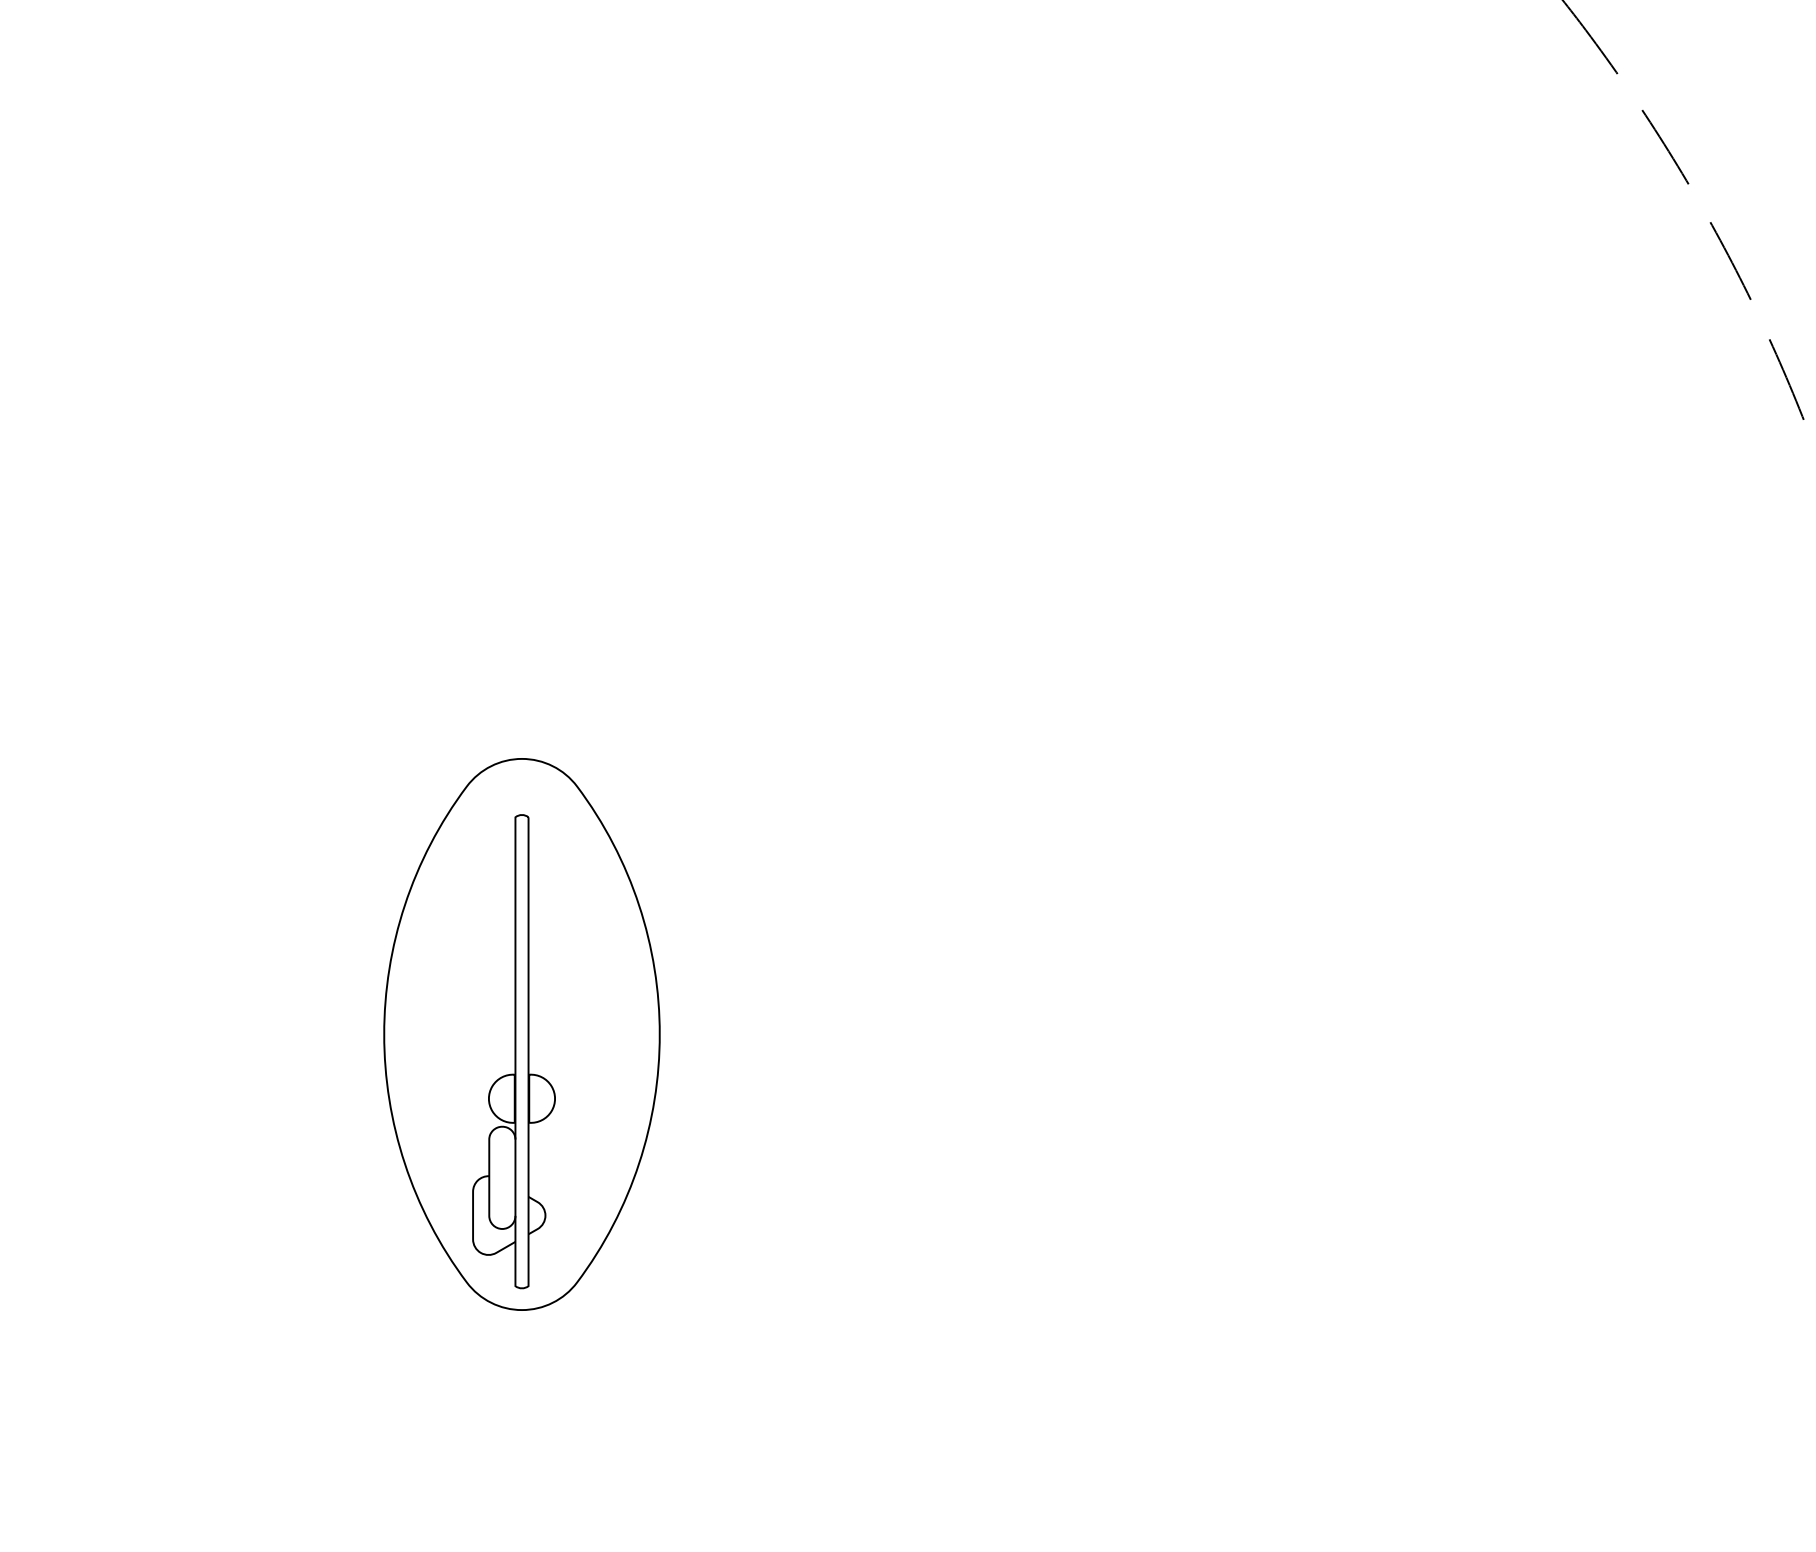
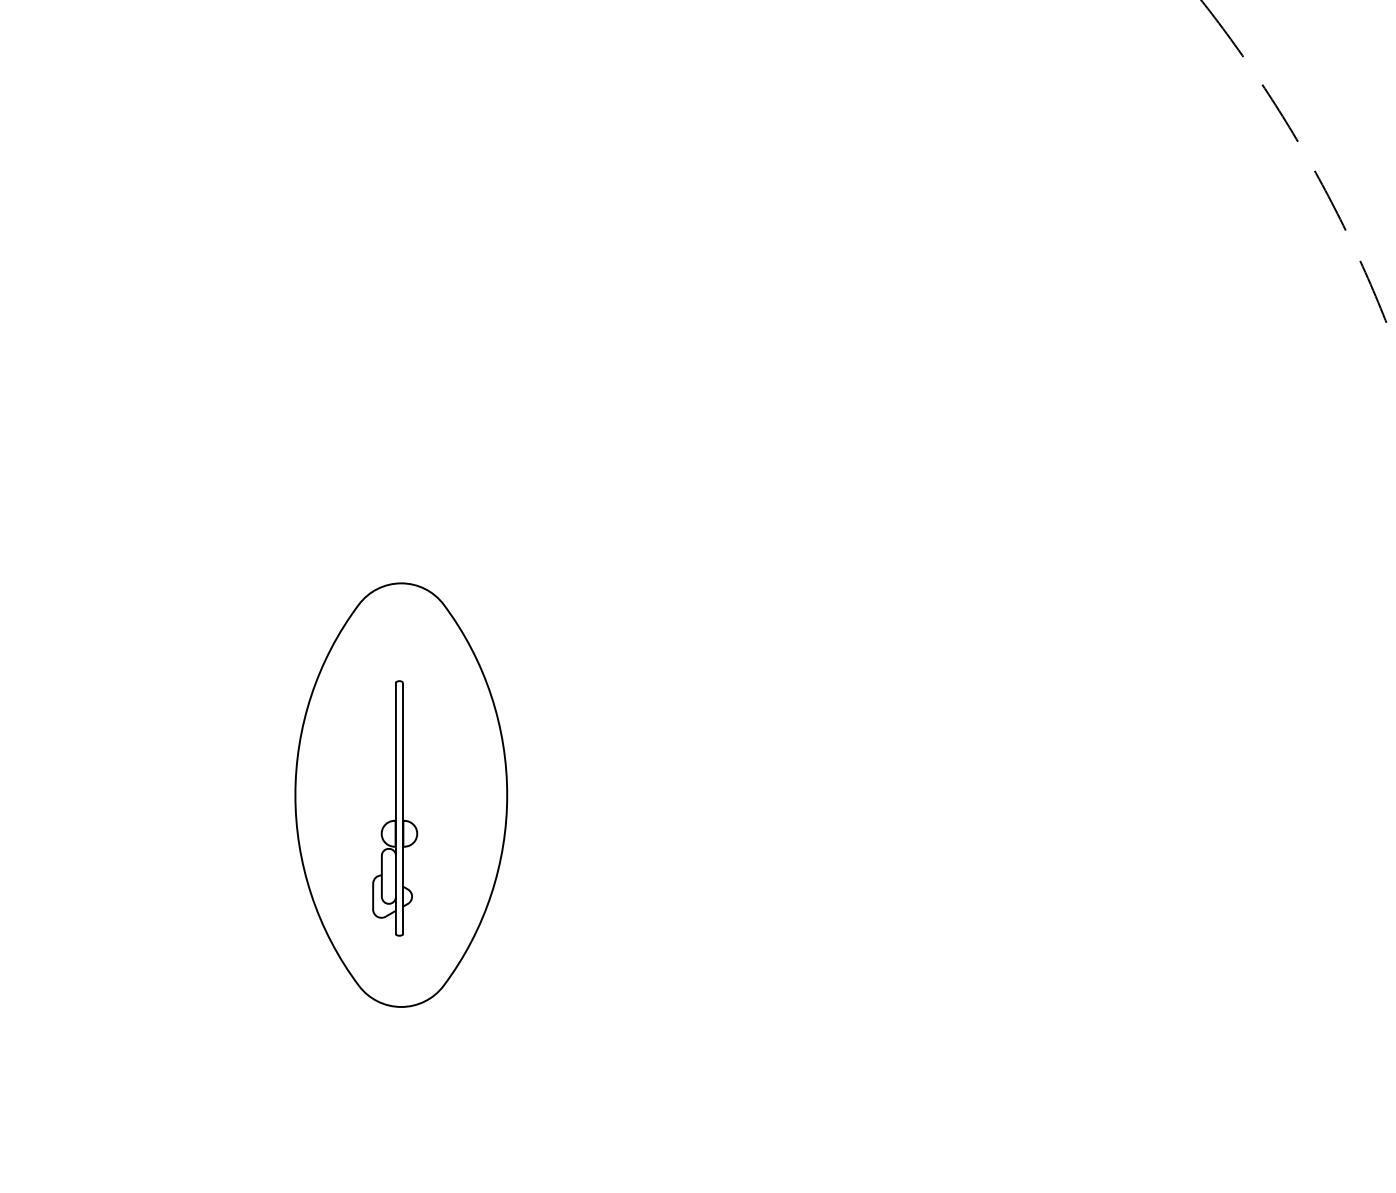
part: (513, 1051) -> (394, 808), size x0.7

